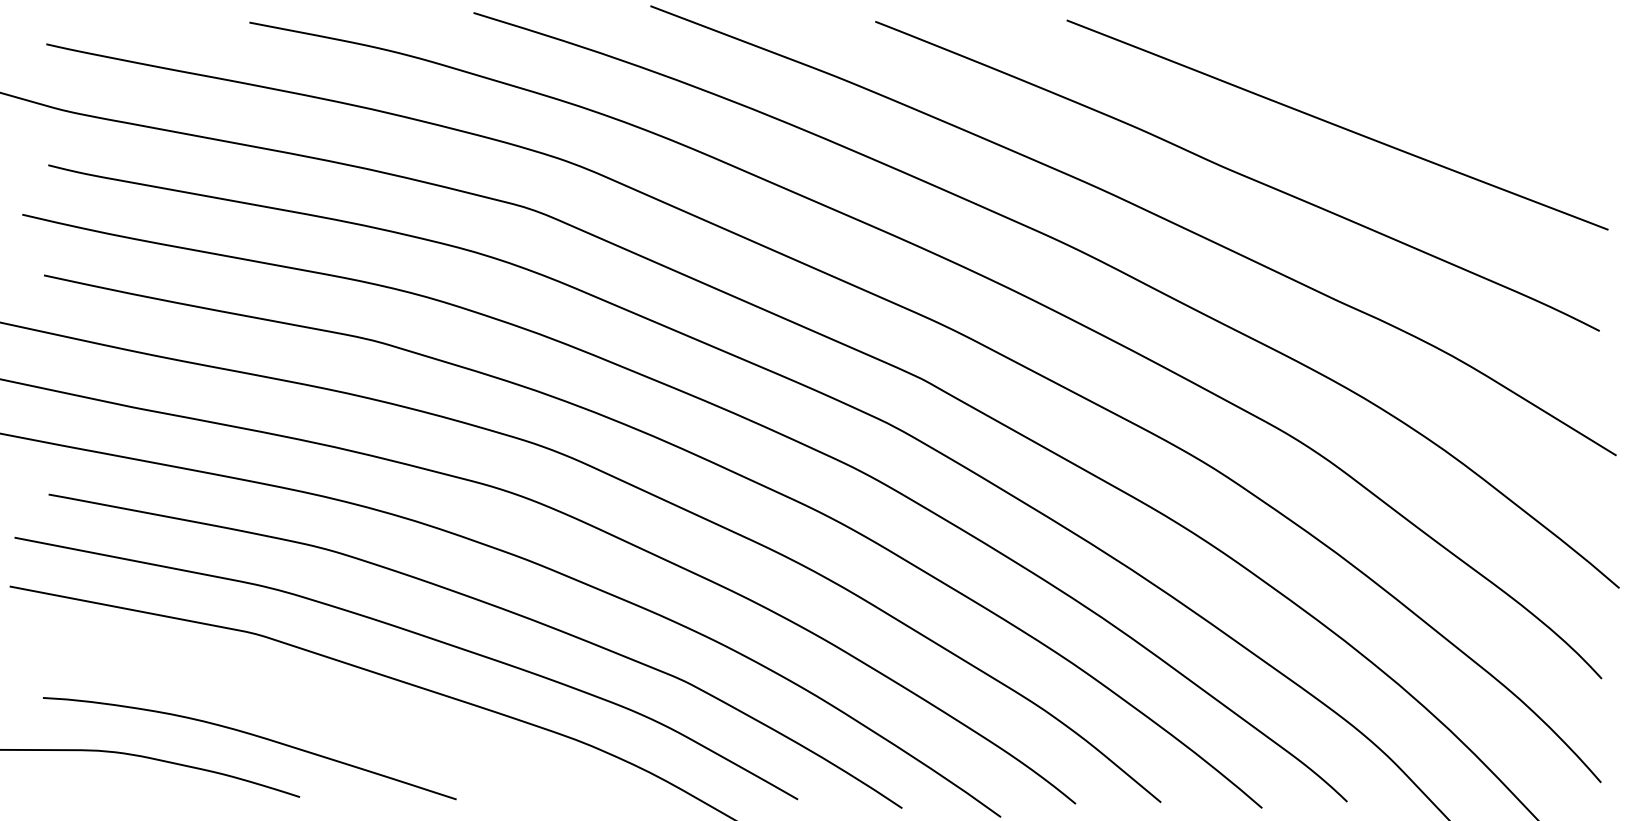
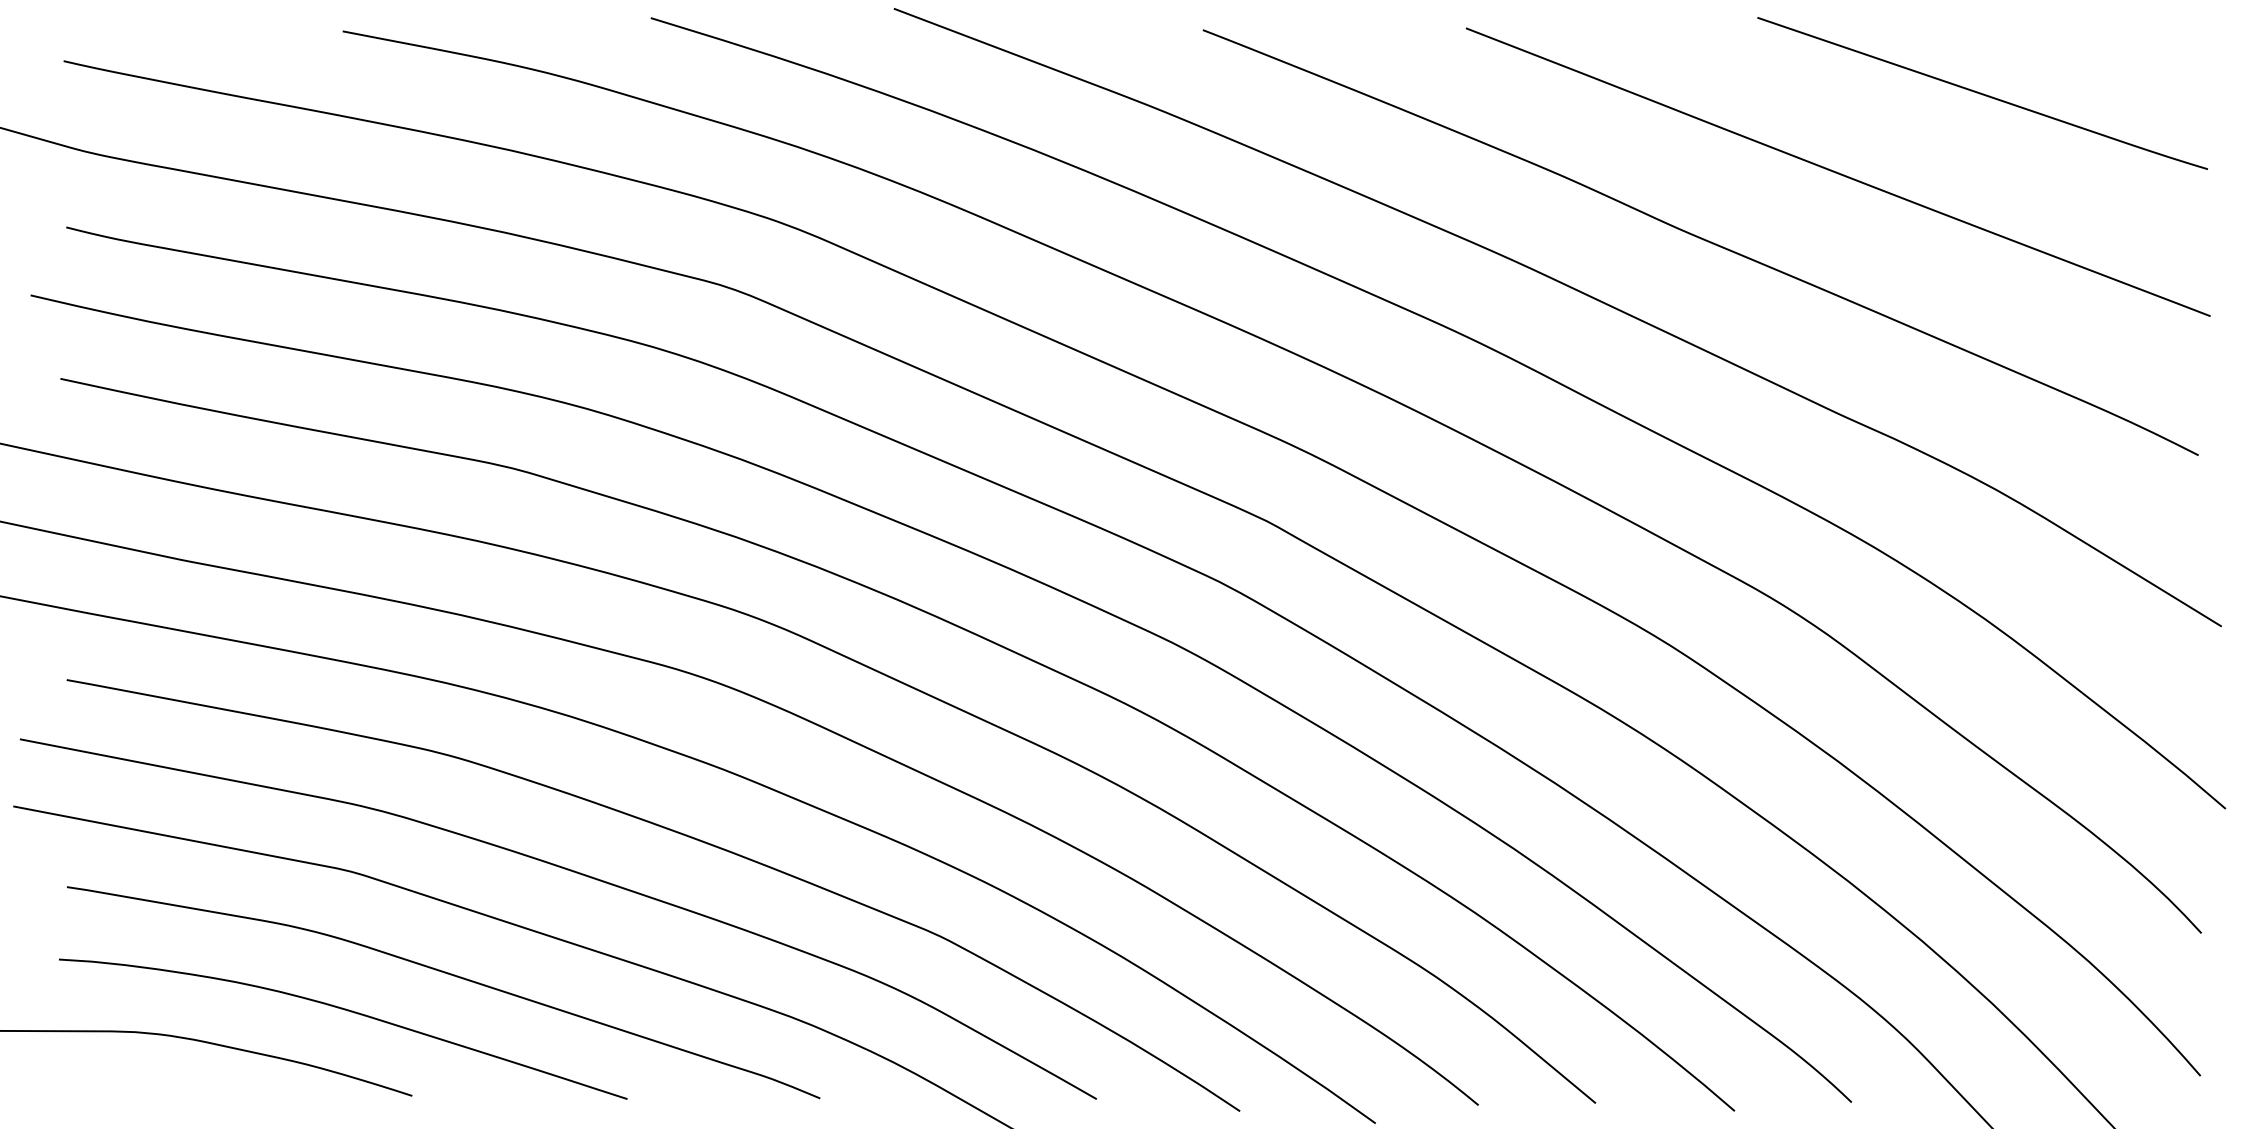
curve: (1442, 67) -> (1982, 93), added
curve: (327, 709) -> (450, 975), added

